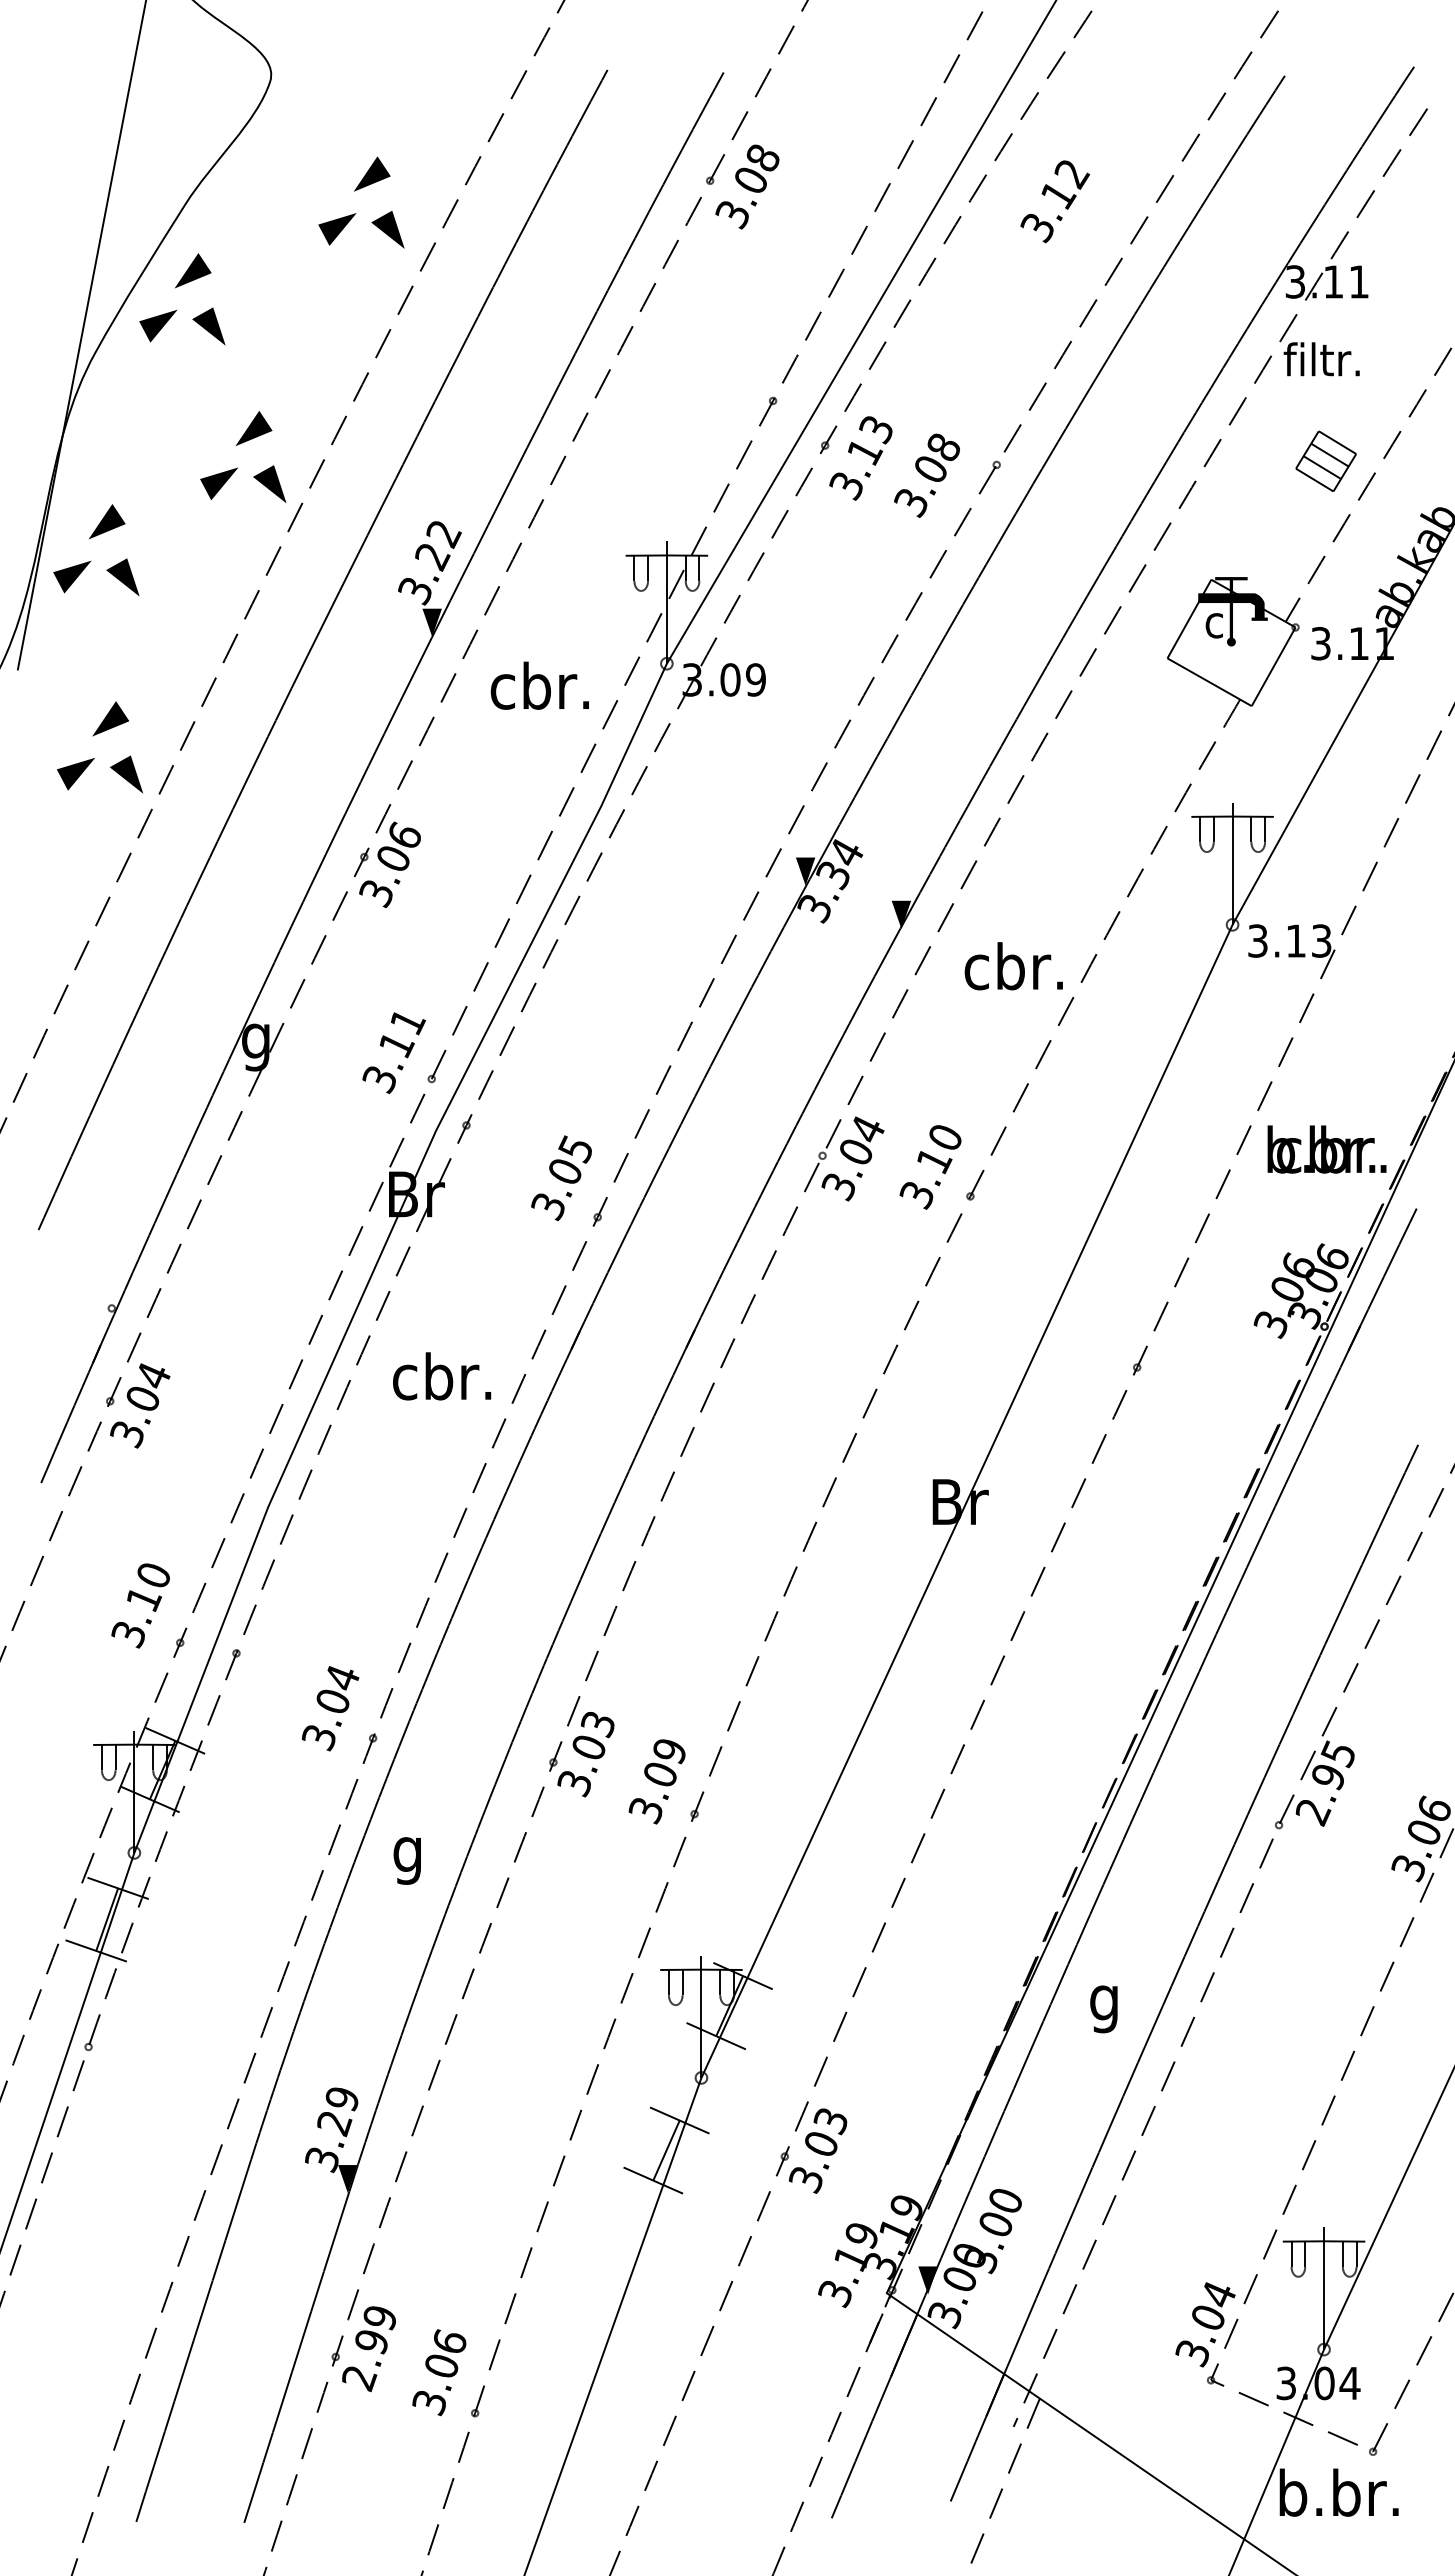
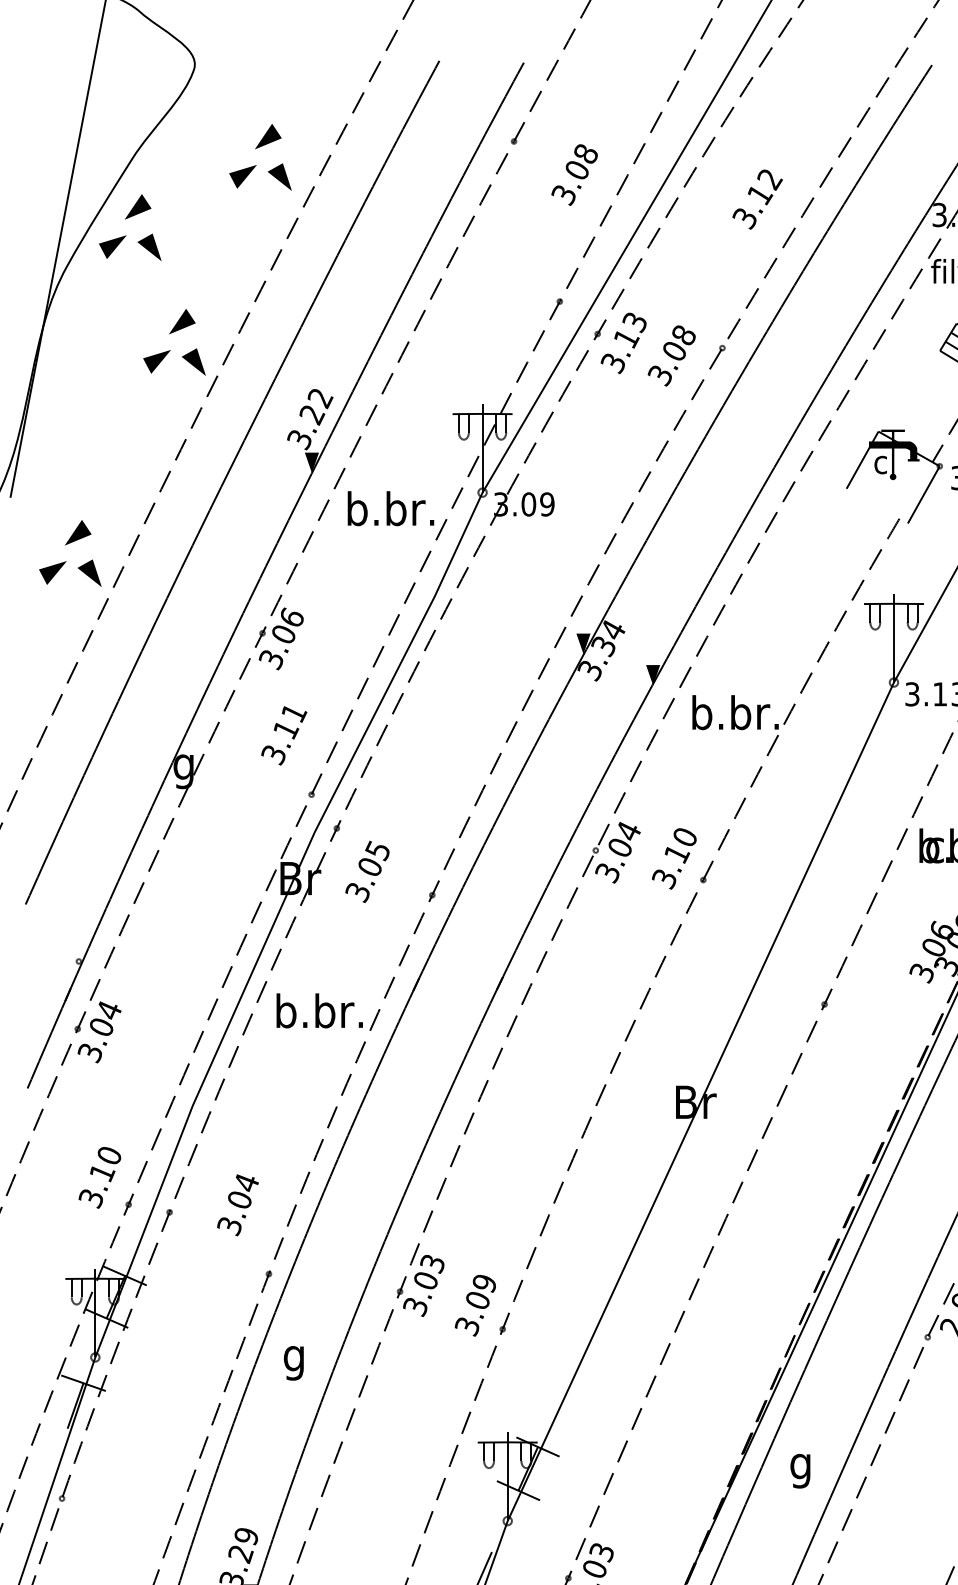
text: (747, 186) -> (574, 174), moved
text: (1055, 201) -> (757, 199), moved
part: (91, 560) -> (64, 417), removed
line: (1209, 682) -> (877, 506), removed
text: (540, 685) -> (390, 508), cbr. -> b.br.
text: (1014, 966) -> (735, 712), cbr. -> b.br.
text: (393, 1053) -> (283, 736), moved
text: (561, 1178) -> (367, 872), moved
text: (442, 1376) -> (319, 1010), cbr. -> b.br.
text: (330, 1708) -> (237, 1205), moved
line: (95, 1950) -> (67, 1428), removed
line: (679, 2120) -> (491, 1552), removed

